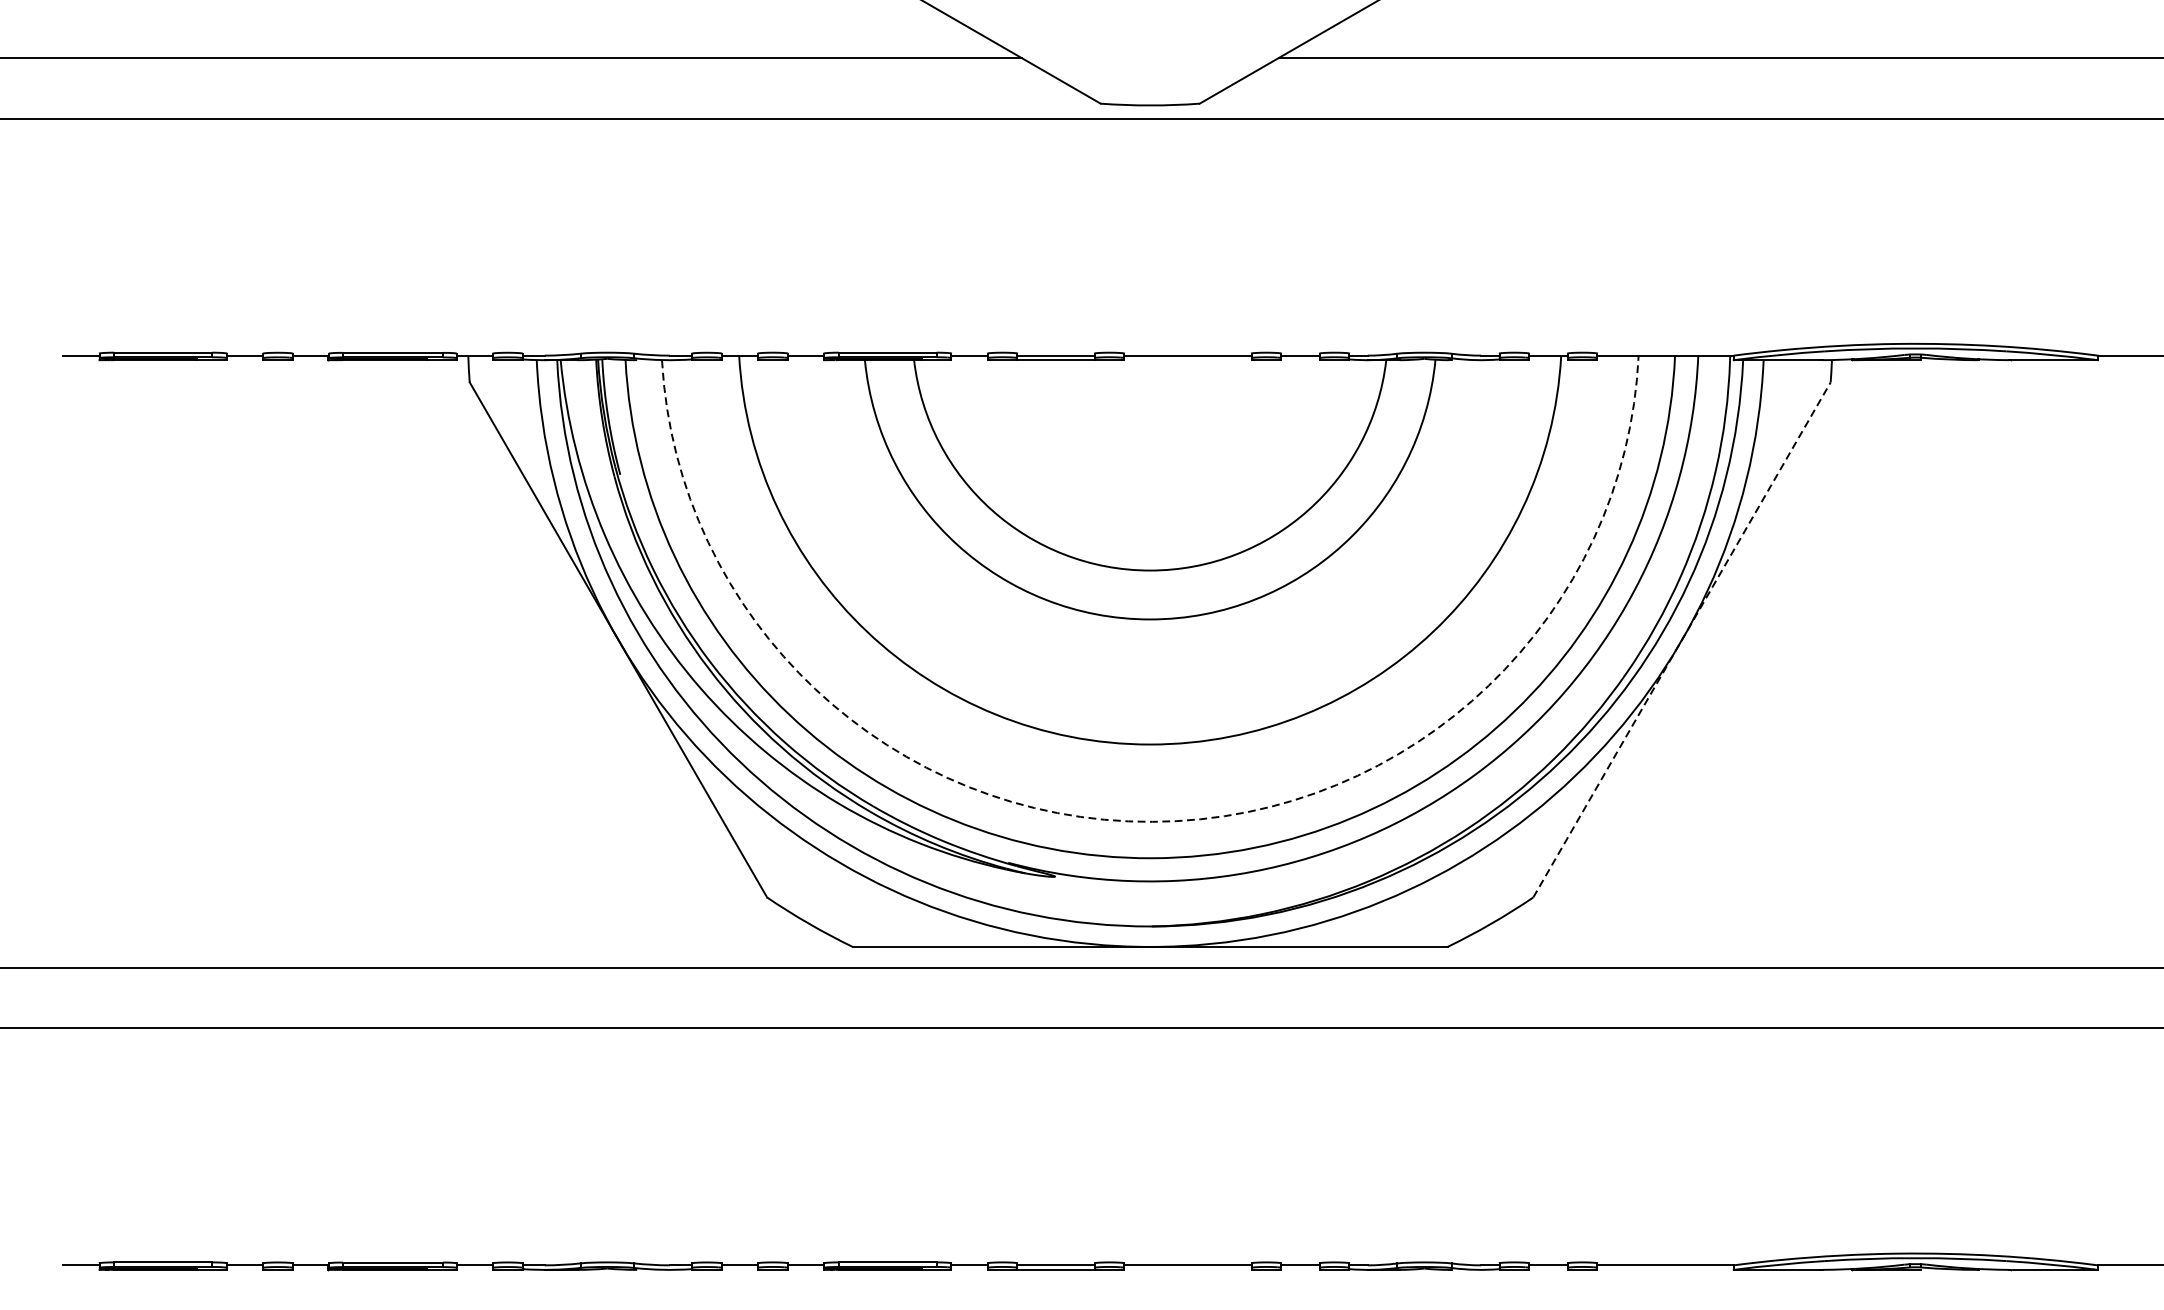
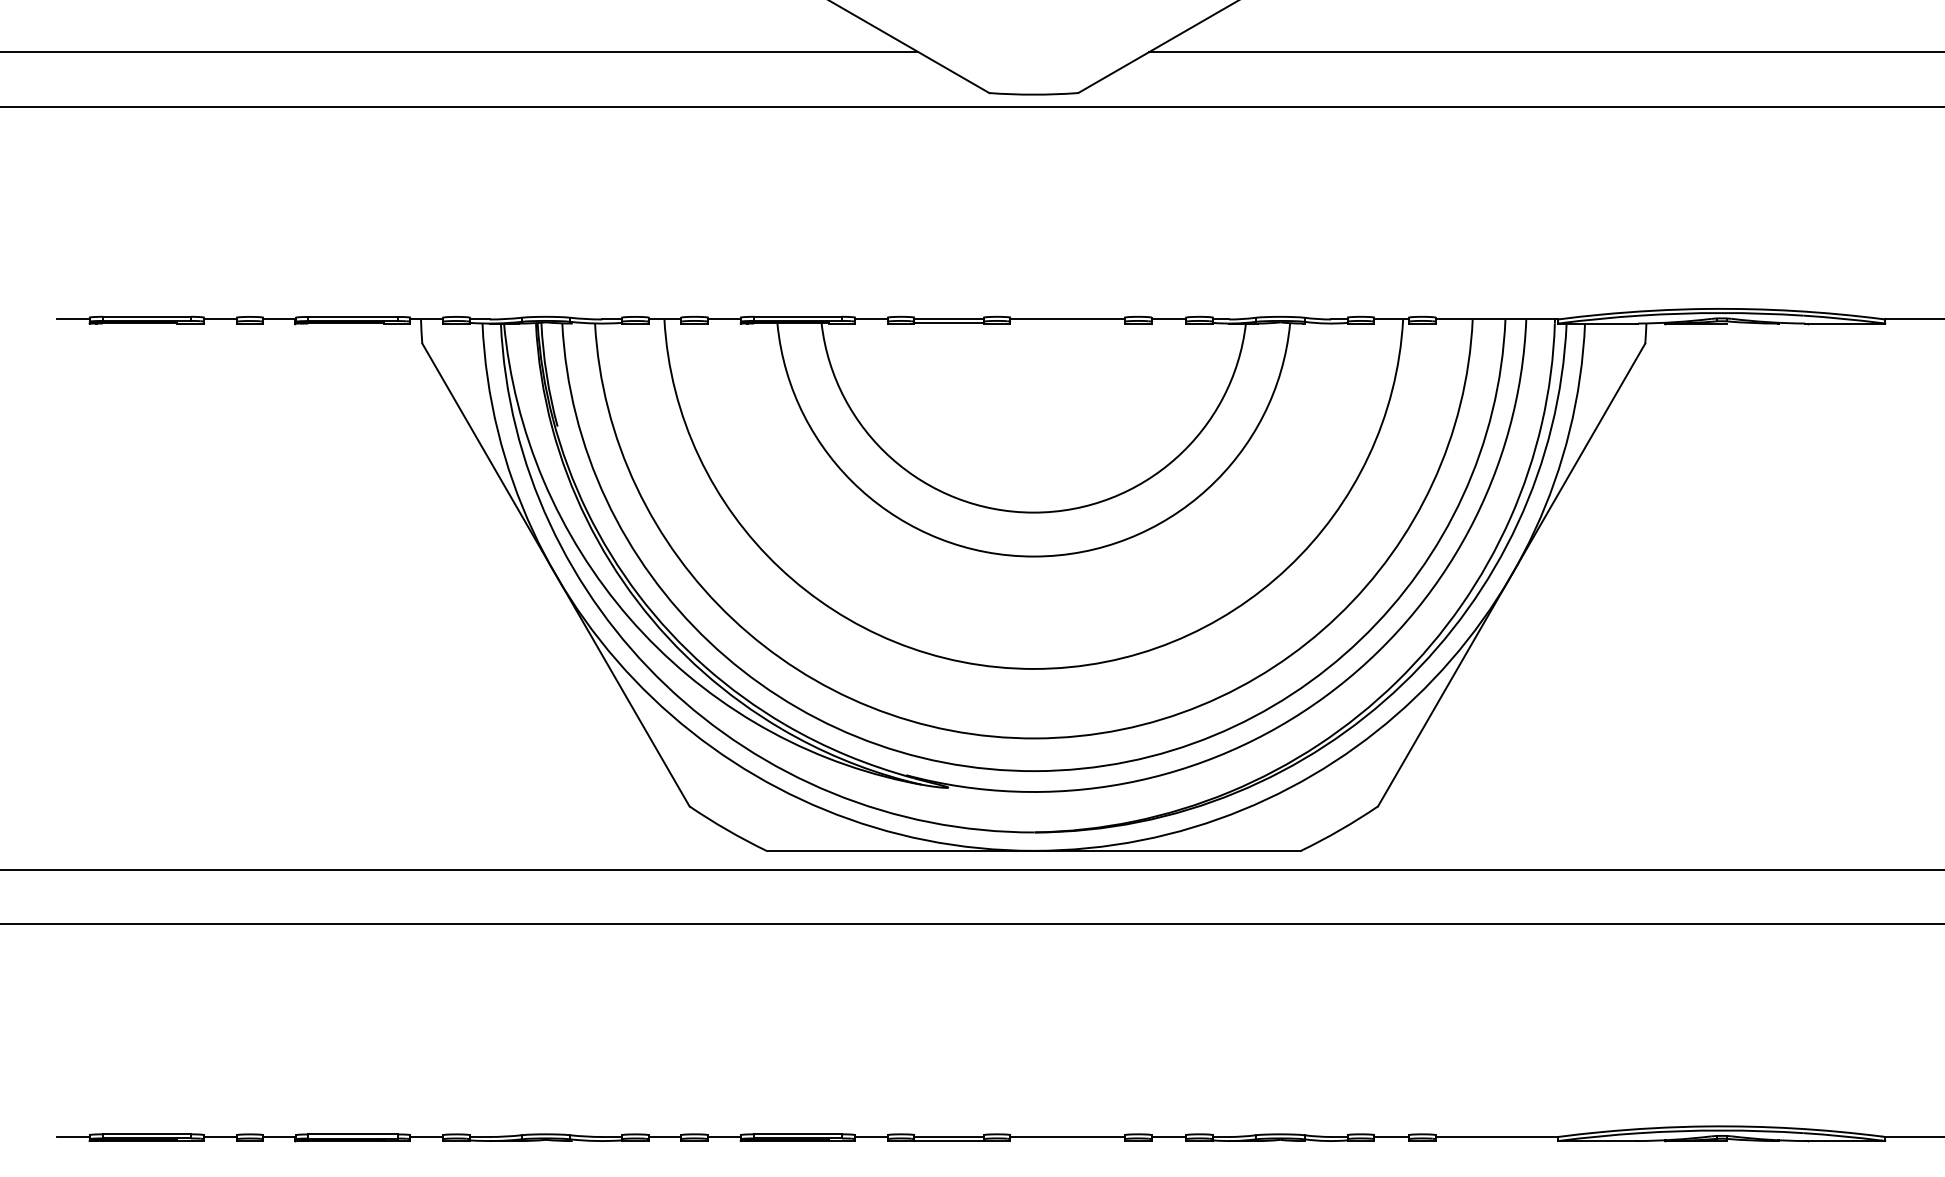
line: (1681, 639) -> (1511, 574), dashed -> solid
arc: (1152, 821) -> (1035, 738), dashed -> solid

